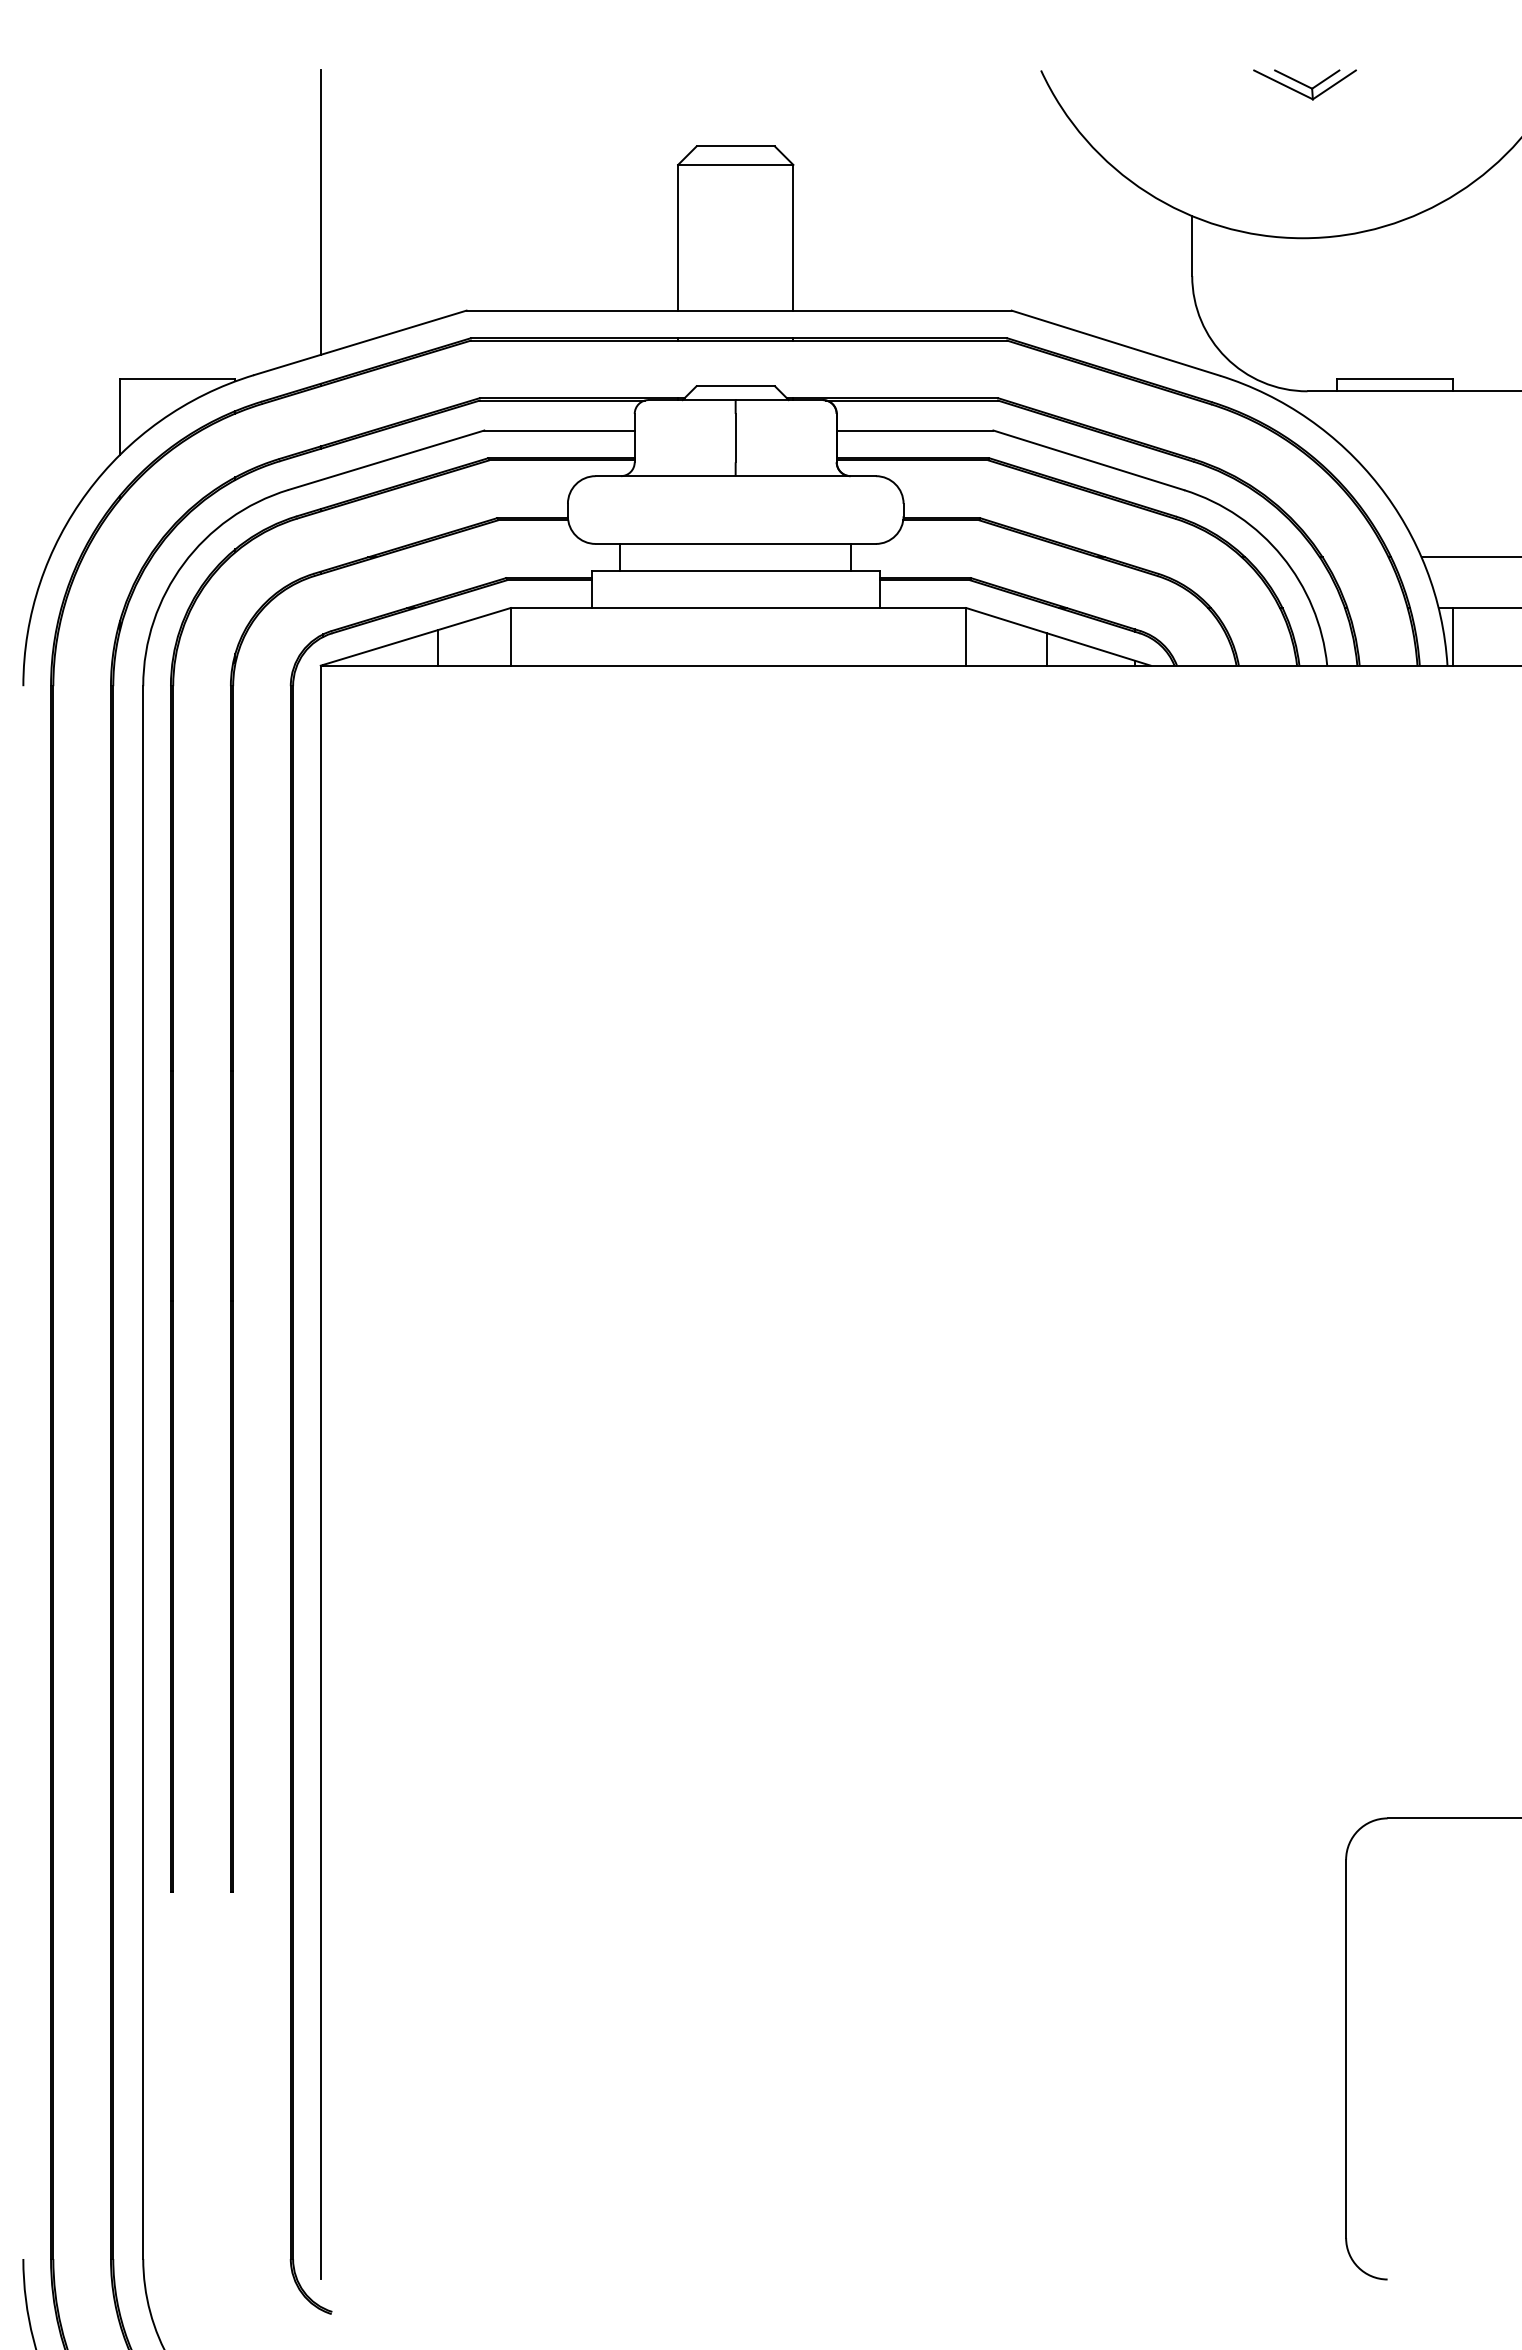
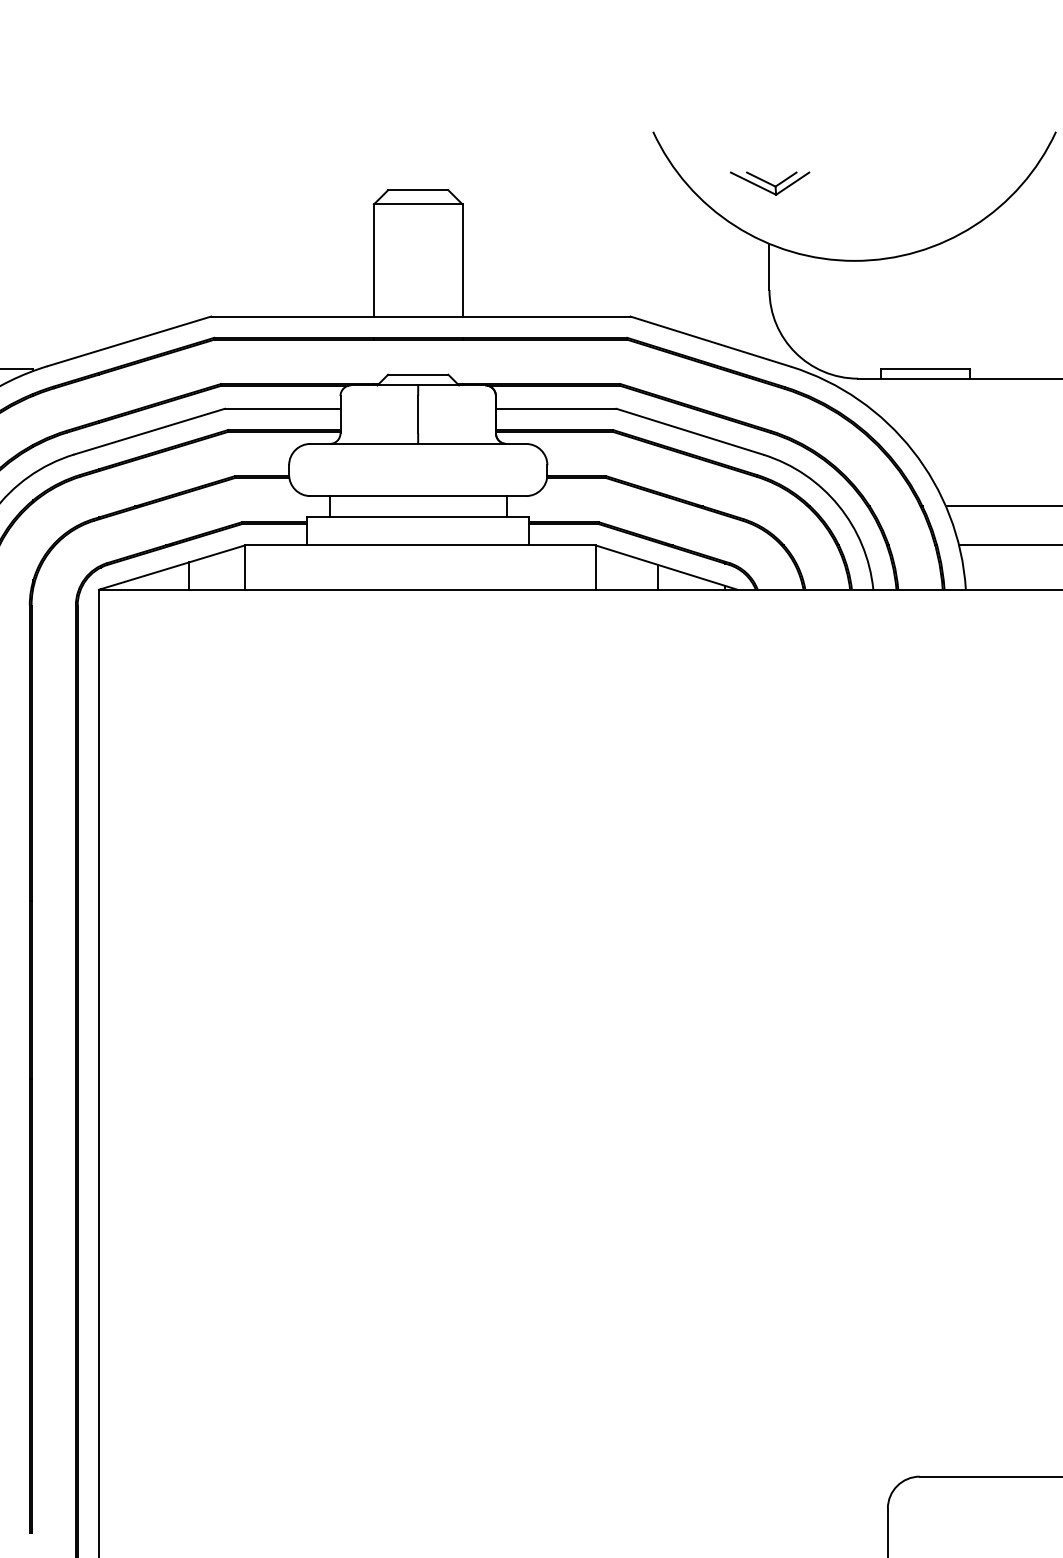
part: (1304, 84) -> (769, 183), moved
line: (320, 212) -> (98, 241), removed
line: (1452, 636) -> (969, 567), removed

